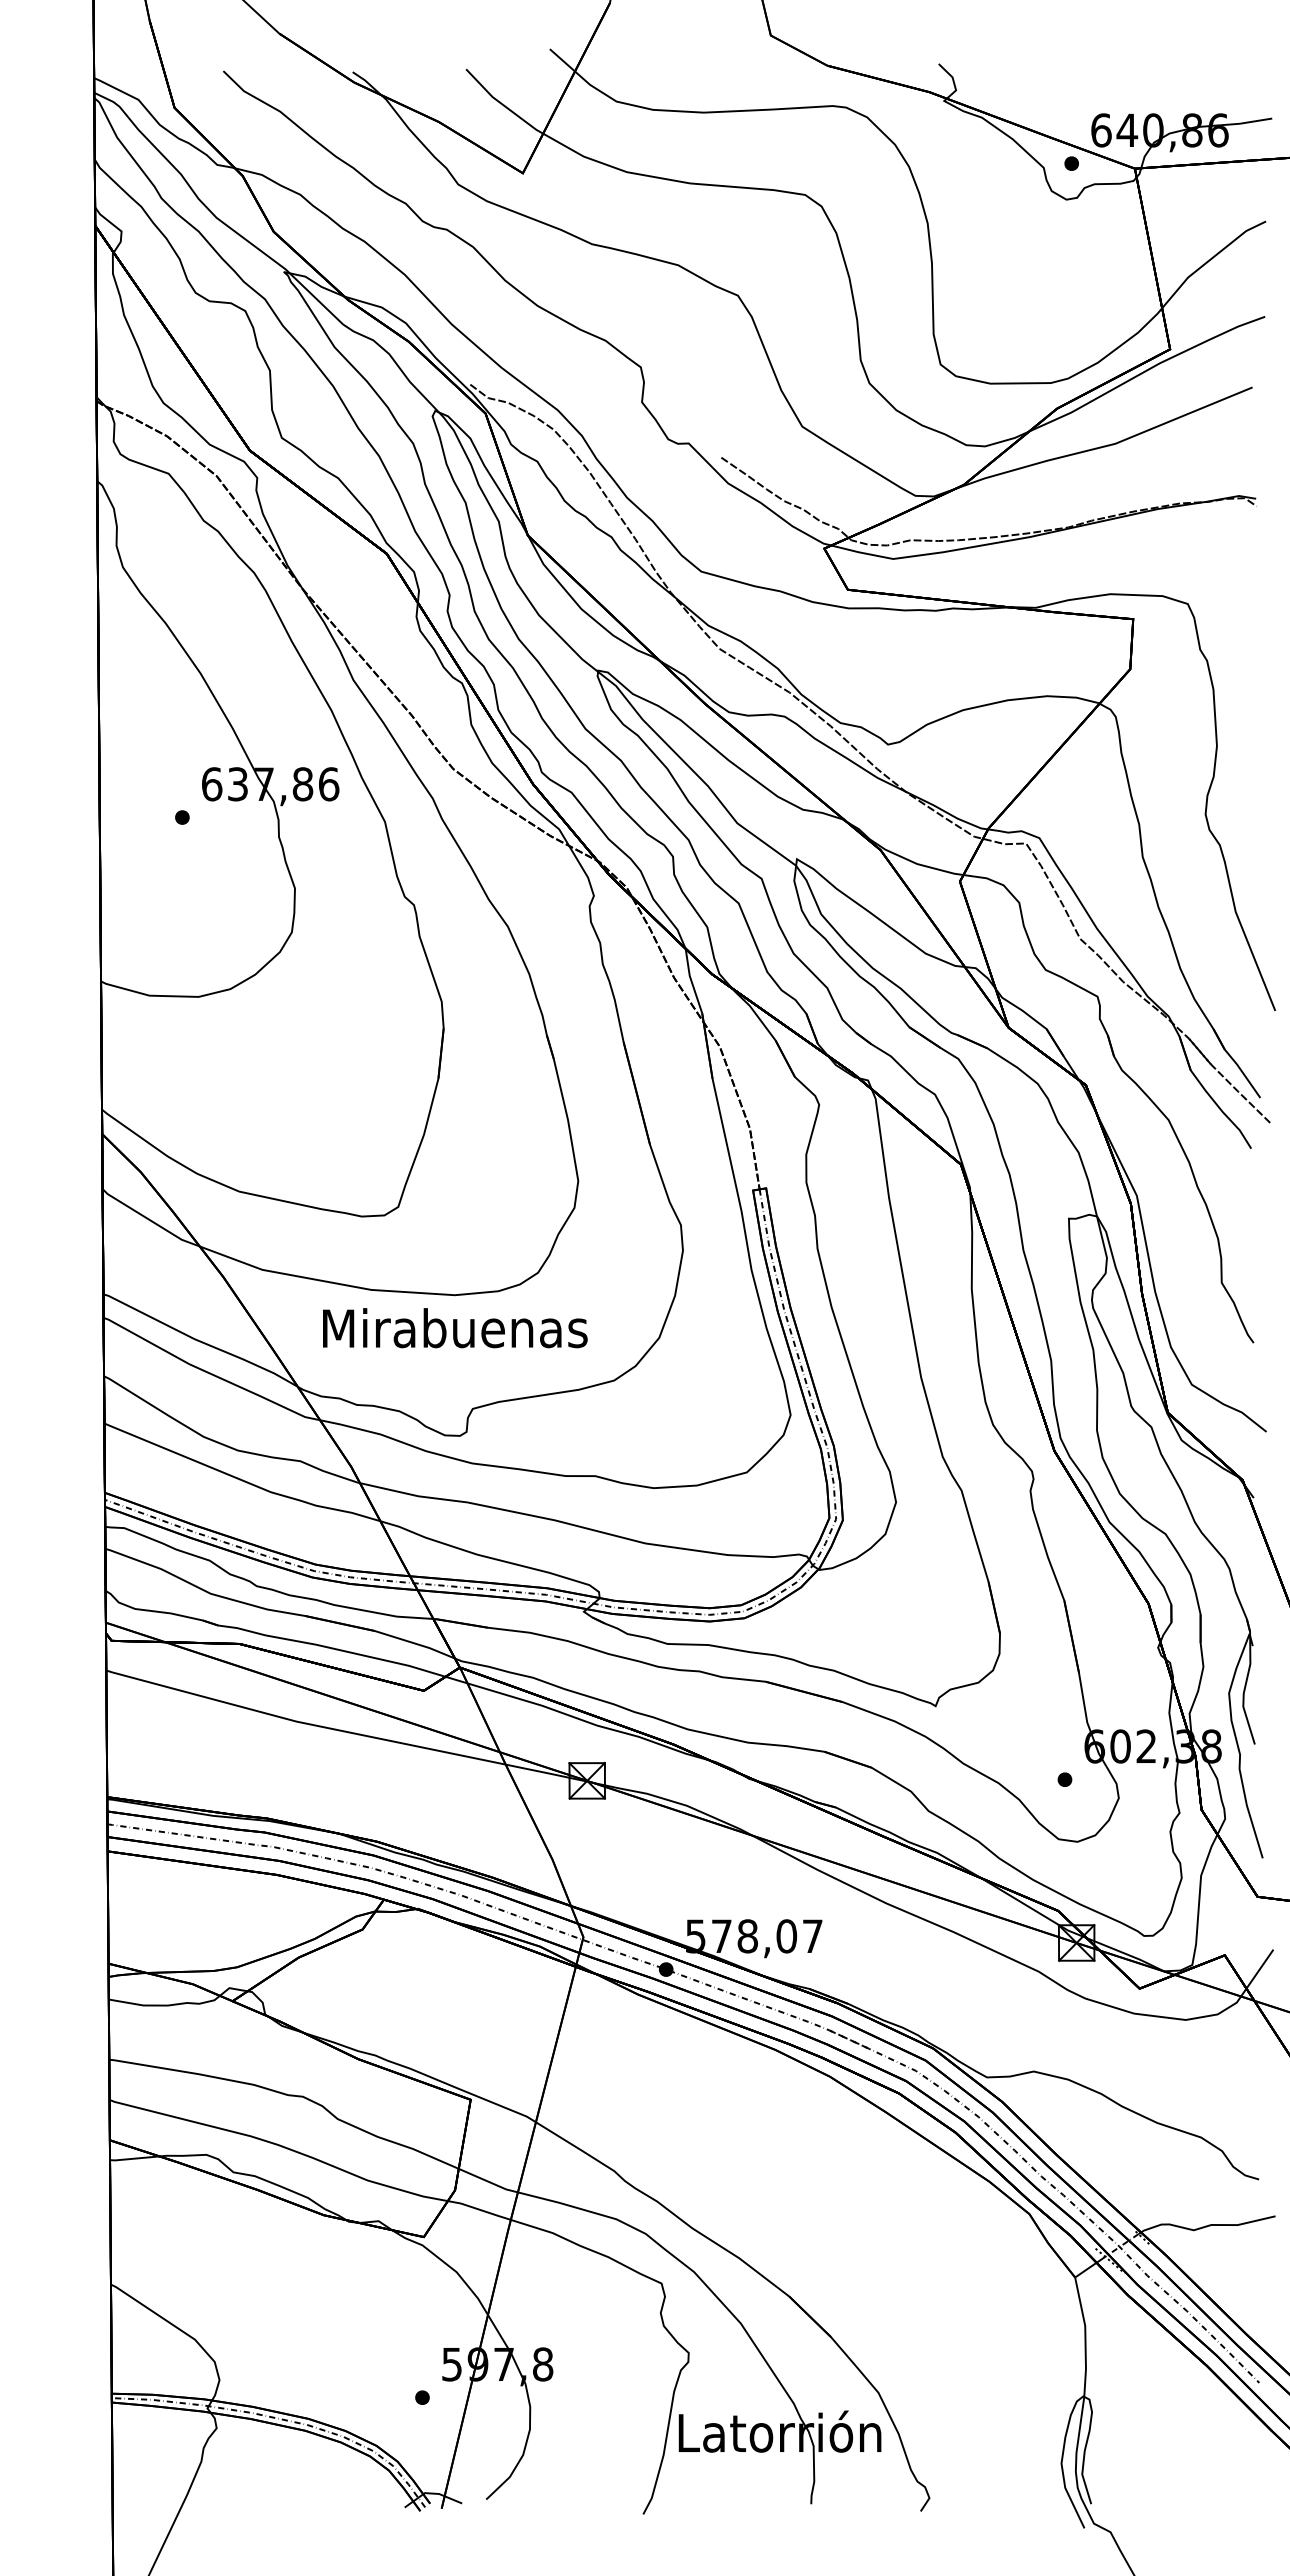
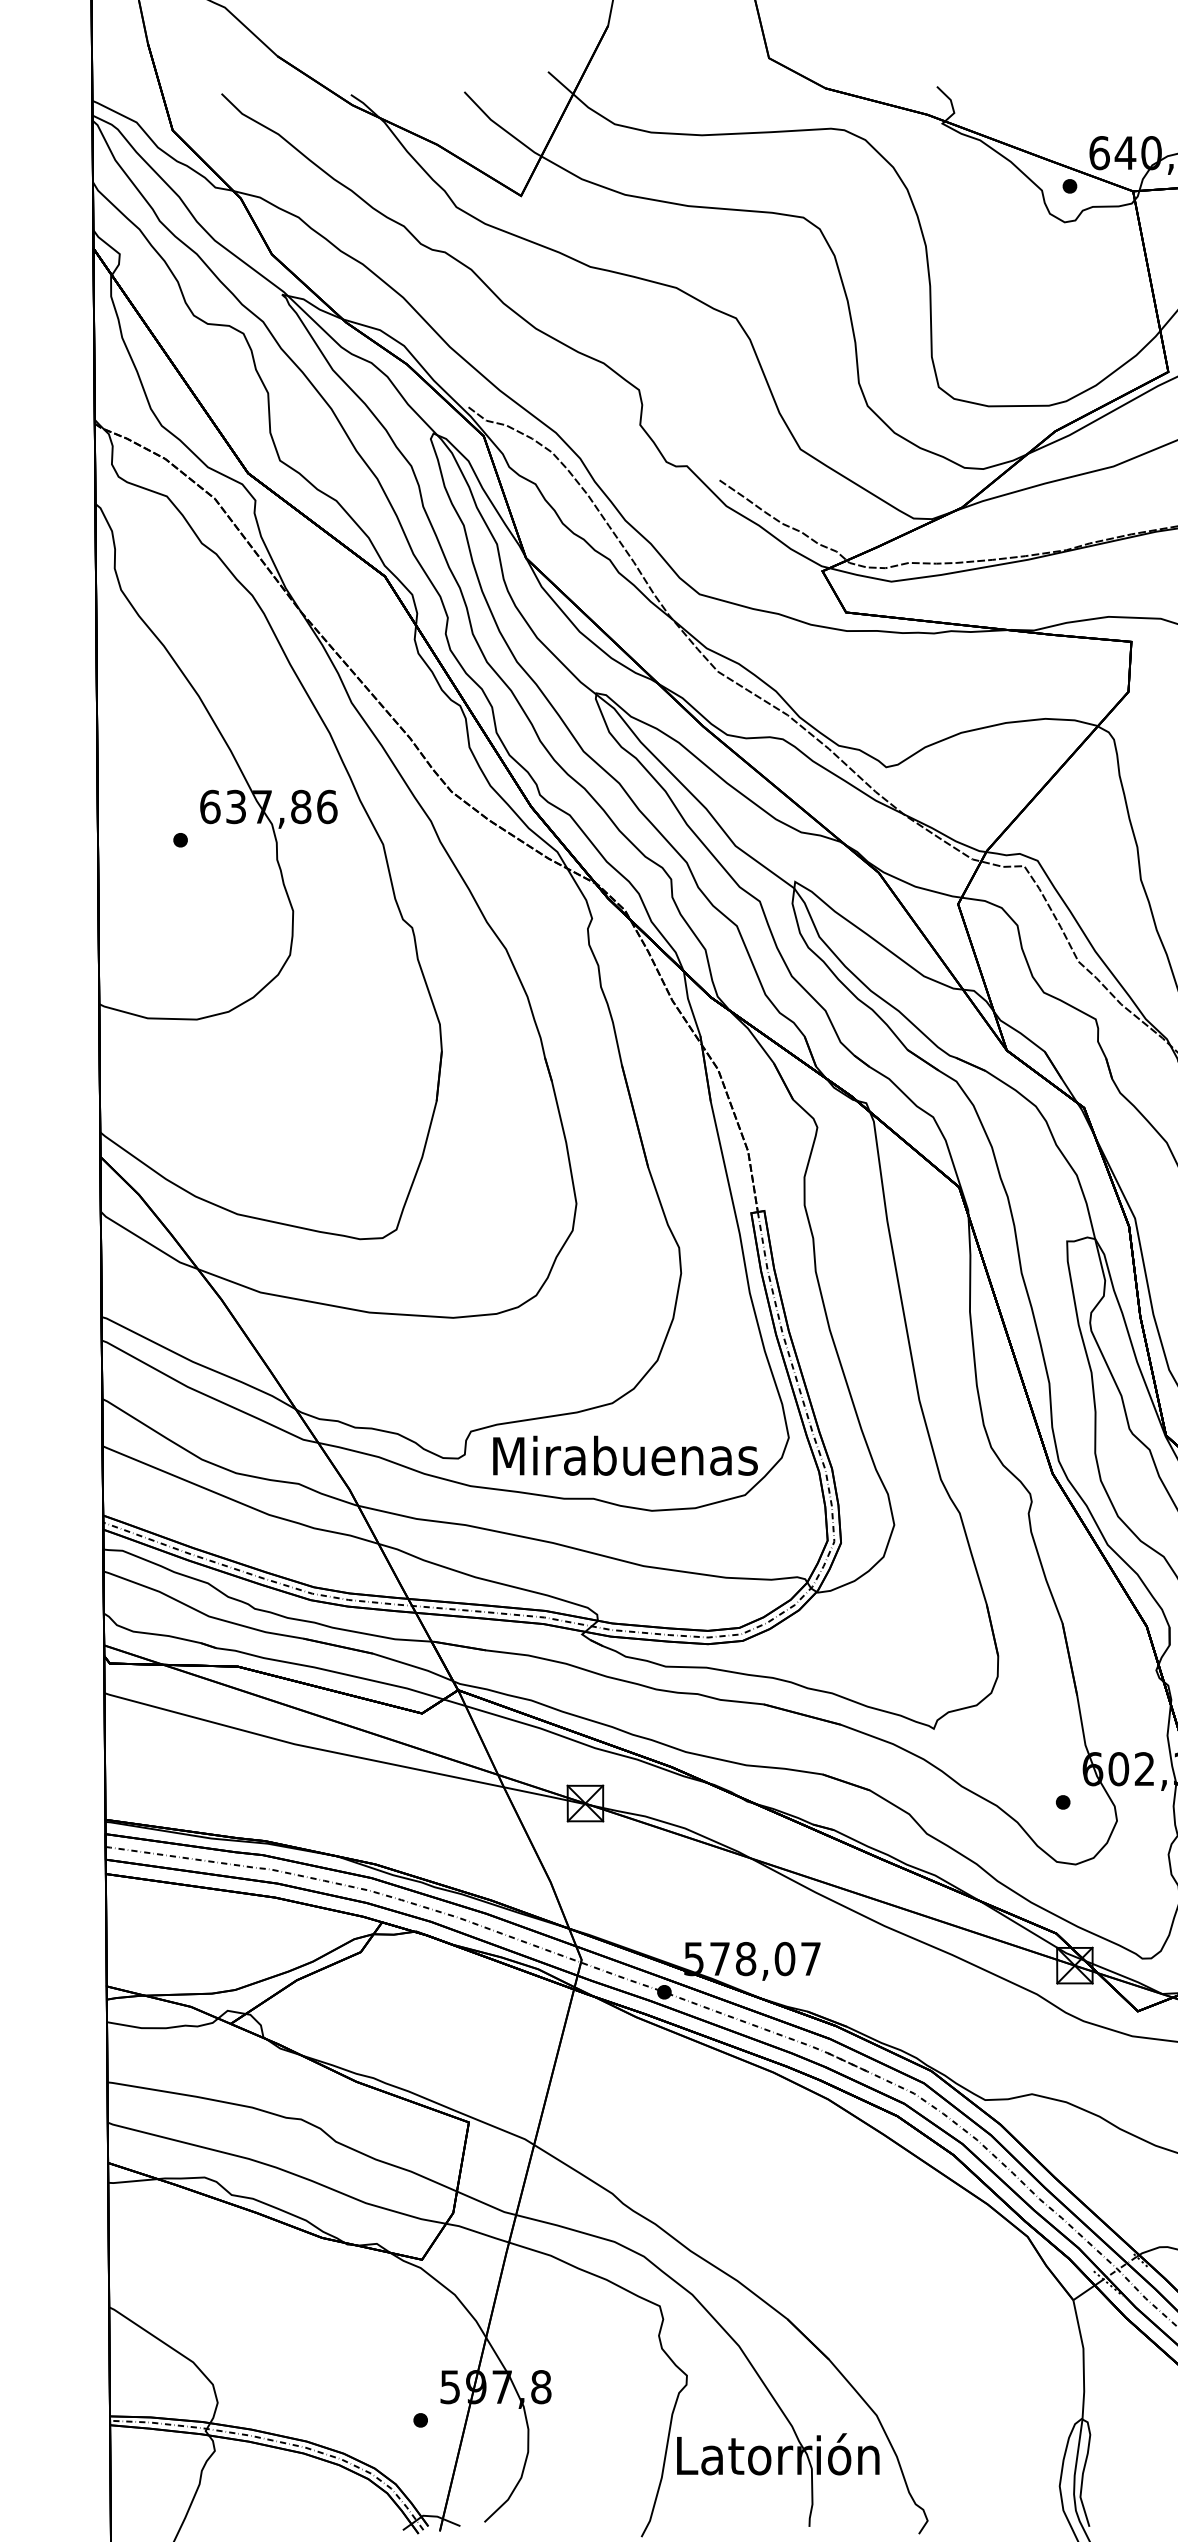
text: (455, 1328) -> (625, 1456), moved

